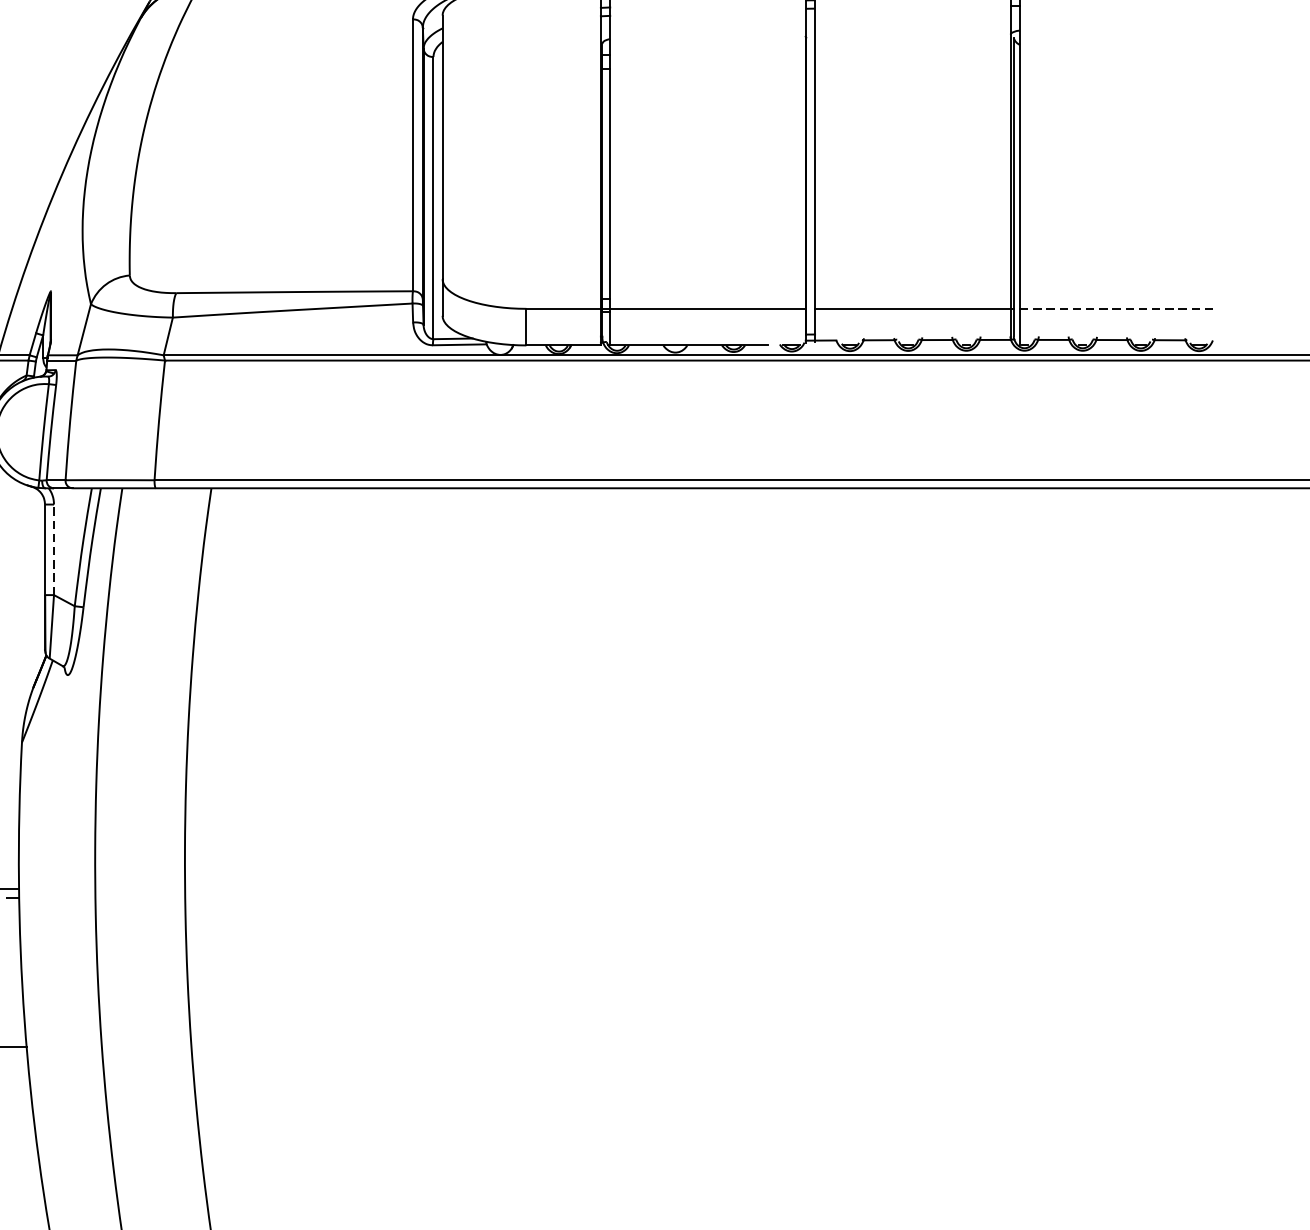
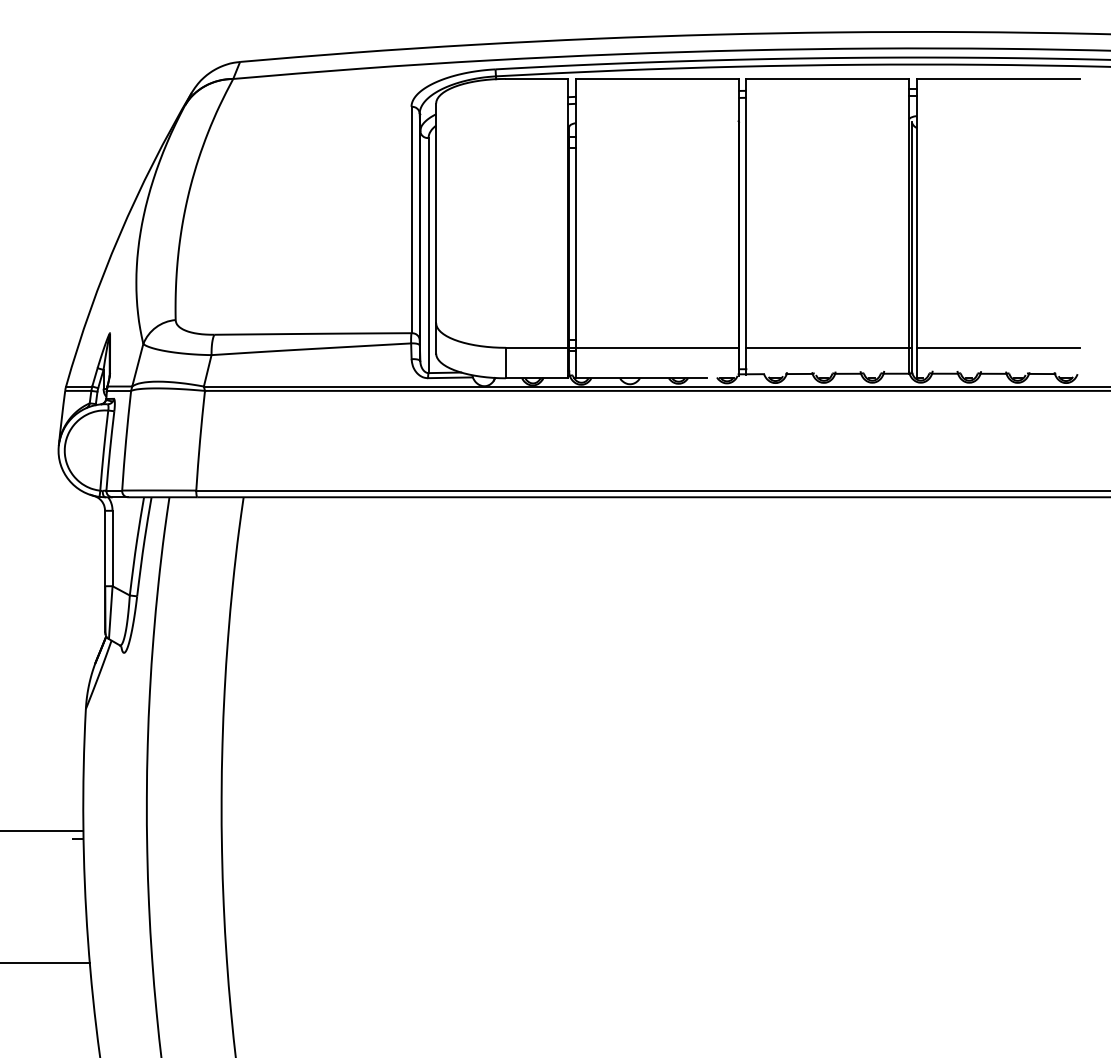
line: (1117, 308) -> (998, 347), dashed -> solid
line: (53, 549) -> (112, 548), dashed -> solid

